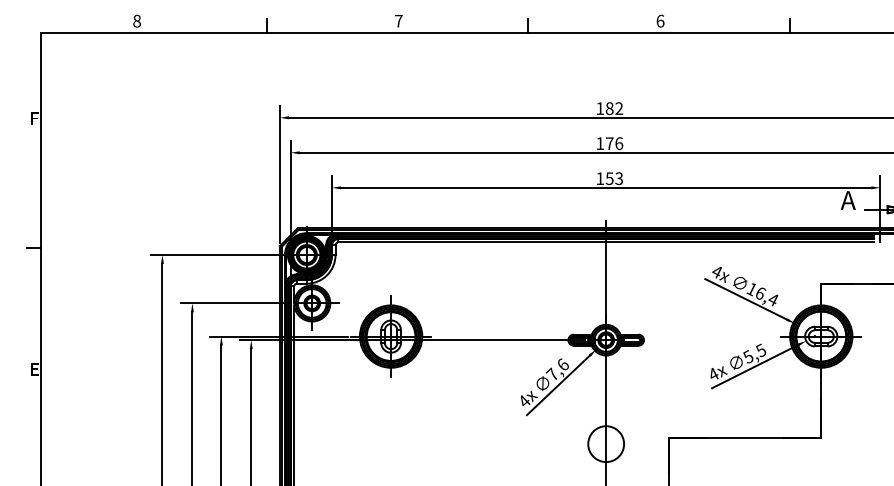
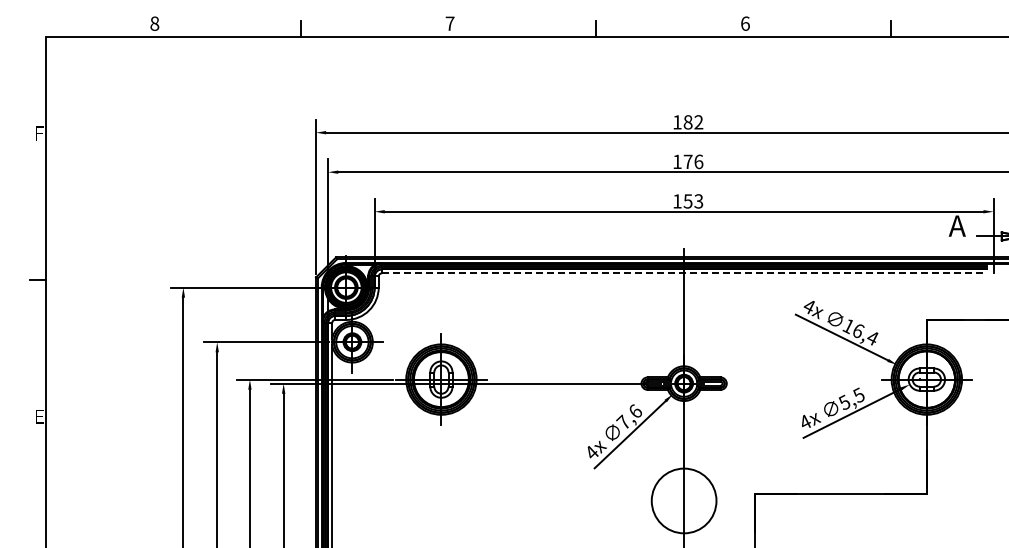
line: (606, 242) -> (684, 273), solid -> dashed
circle: (605, 443) -> (683, 500), size x1.6

